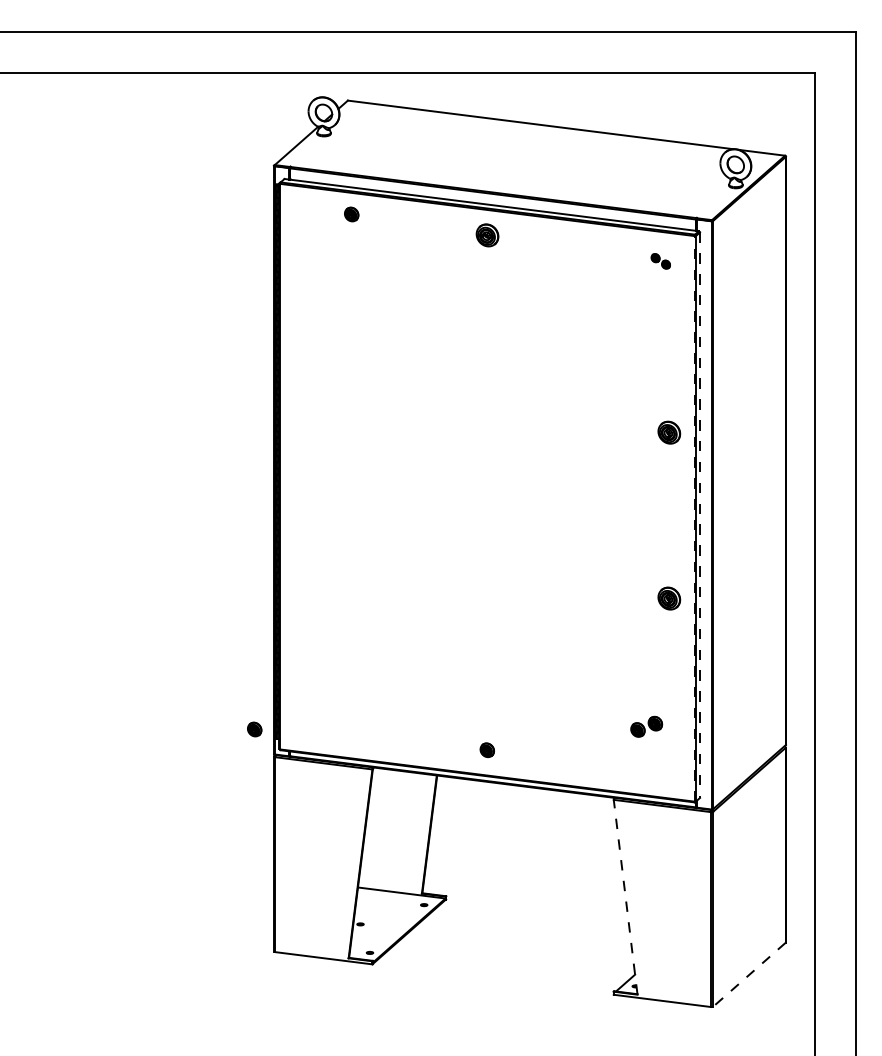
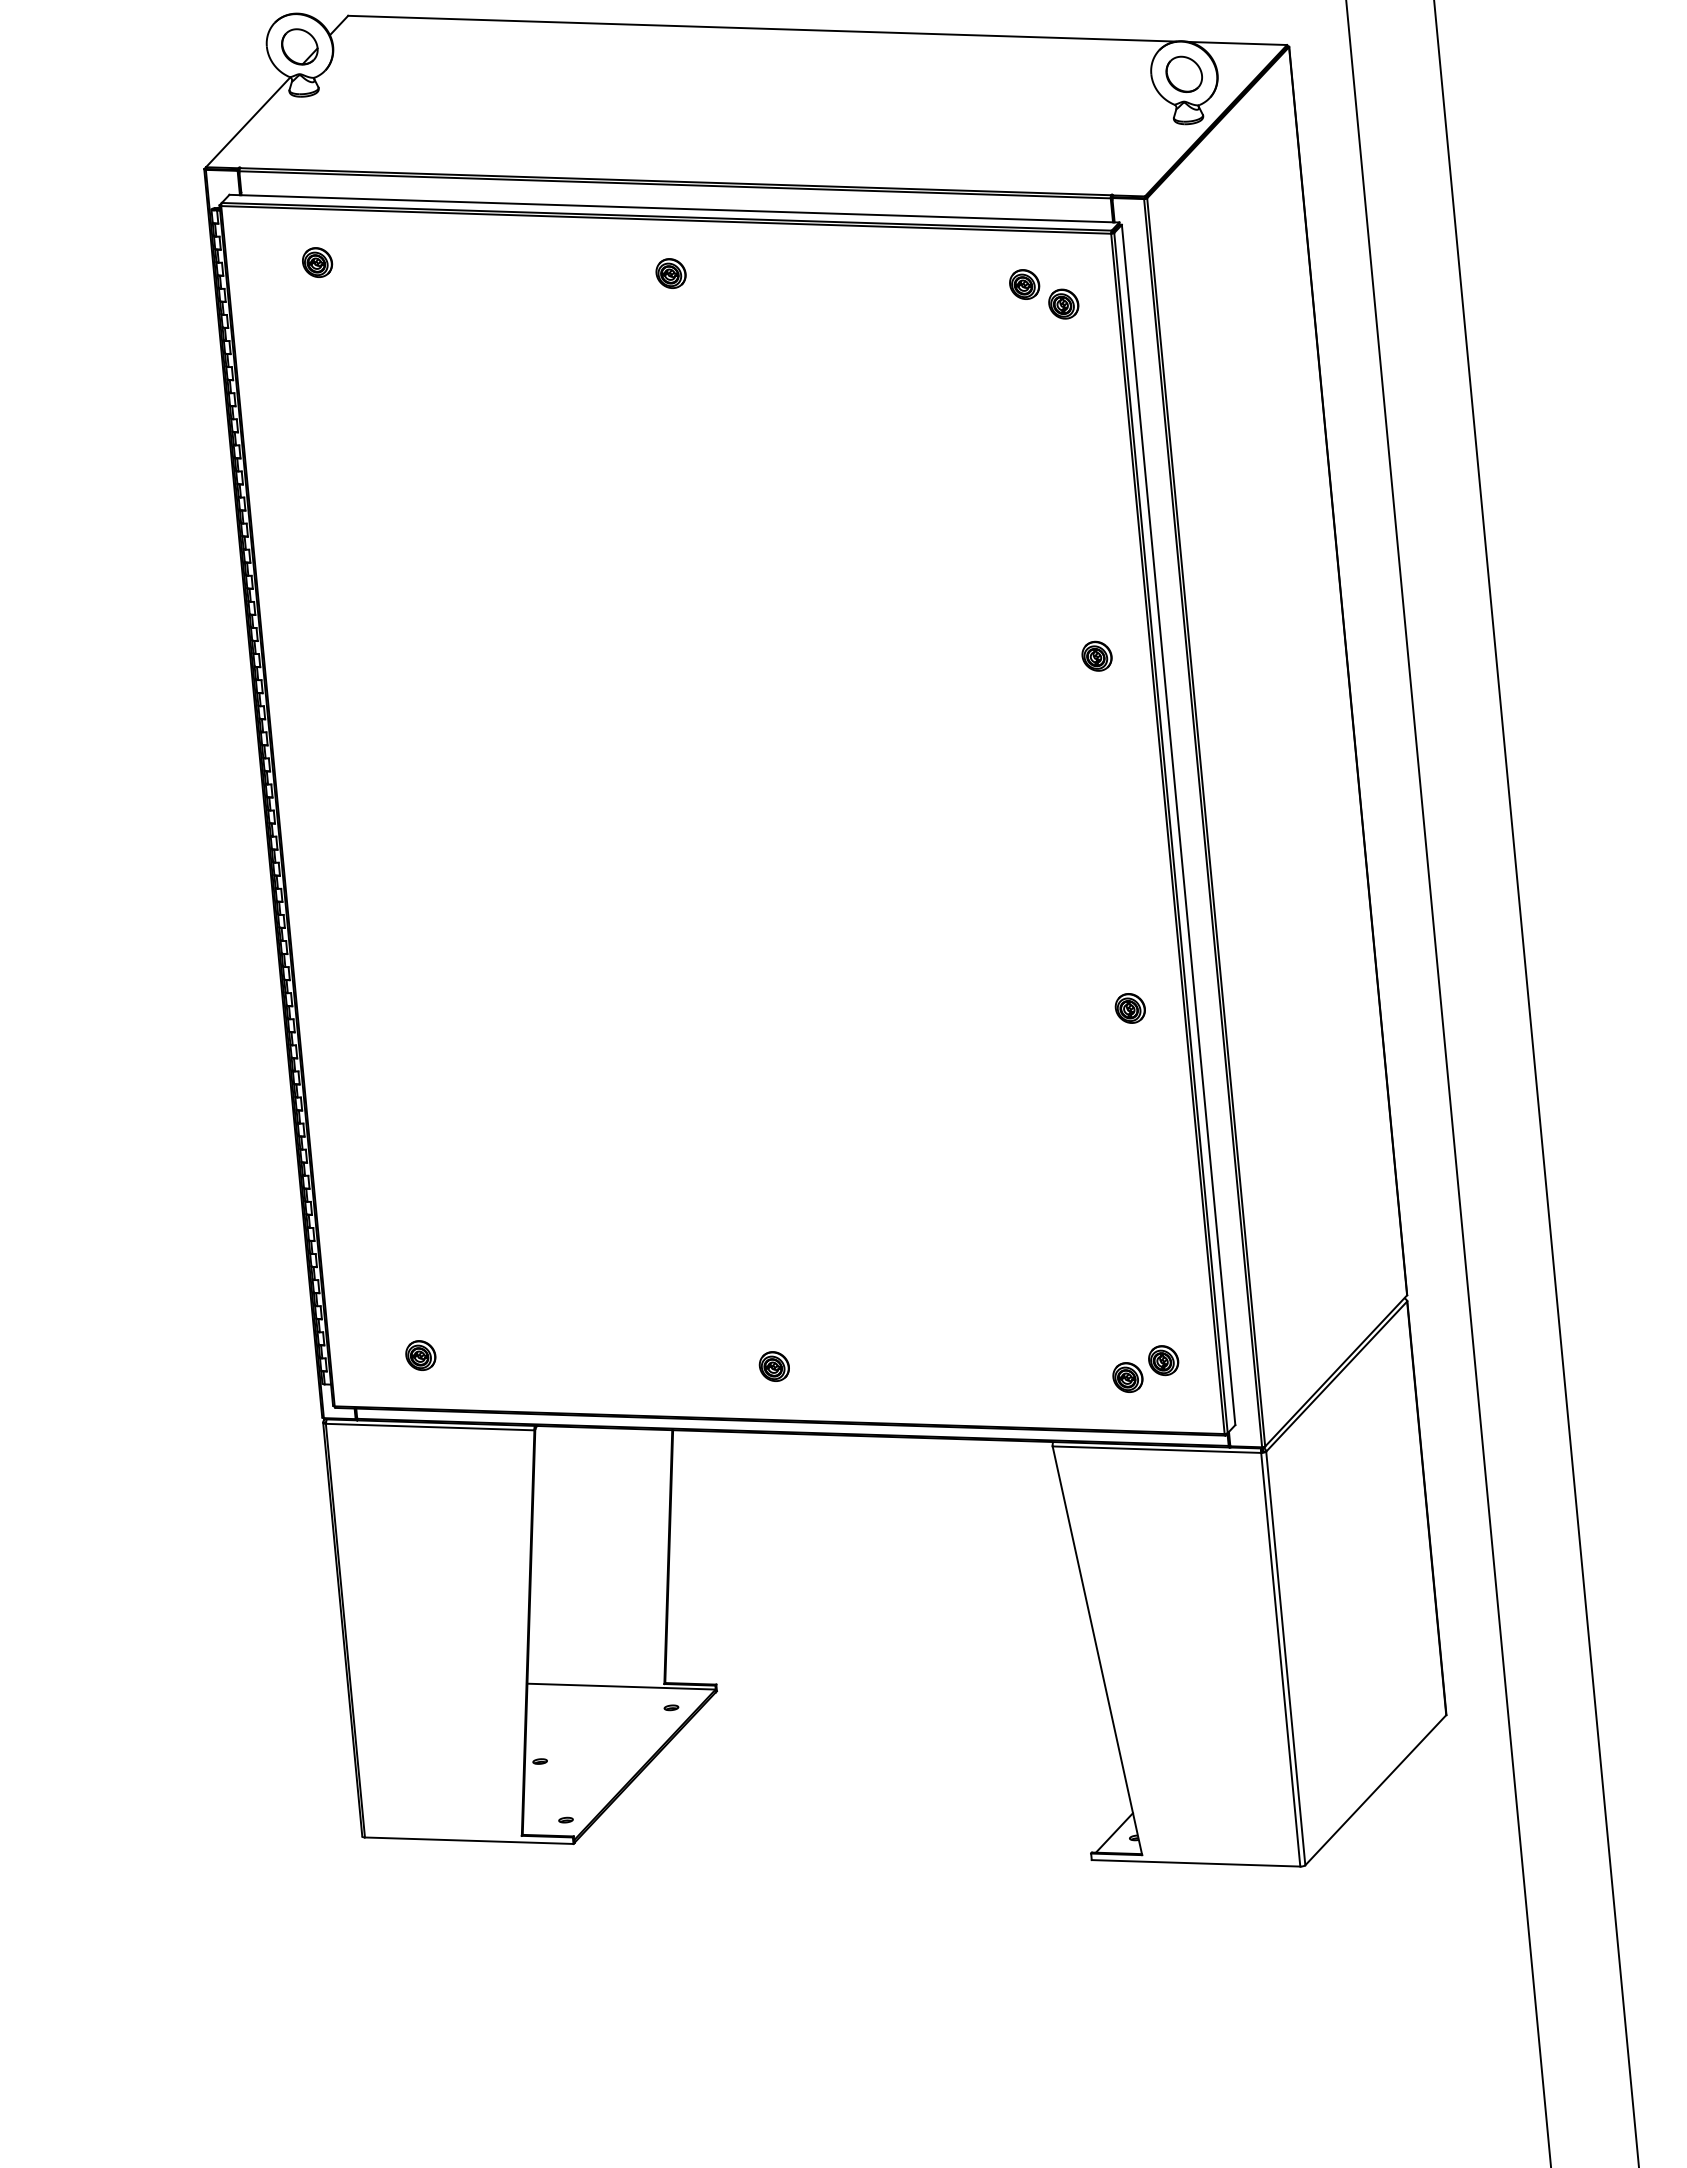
part: (351, 214) -> (317, 262), moved
part: (486, 234) -> (669, 272), size x0.62
part: (660, 261) -> (1043, 294), size x1.67
part: (669, 432) -> (1097, 655), size x0.62
line: (700, 515) -> (1179, 825), dashed -> solid
line: (694, 518) -> (1167, 833), dashed -> solid
part: (669, 598) -> (1130, 1007), size x0.62
part: (646, 726) -> (1145, 1368), moved
part: (254, 729) -> (420, 1355), moved
line: (625, 896) -> (1096, 1649), dashed -> solid
line: (749, 975) -> (1375, 1791), dashed -> solid

